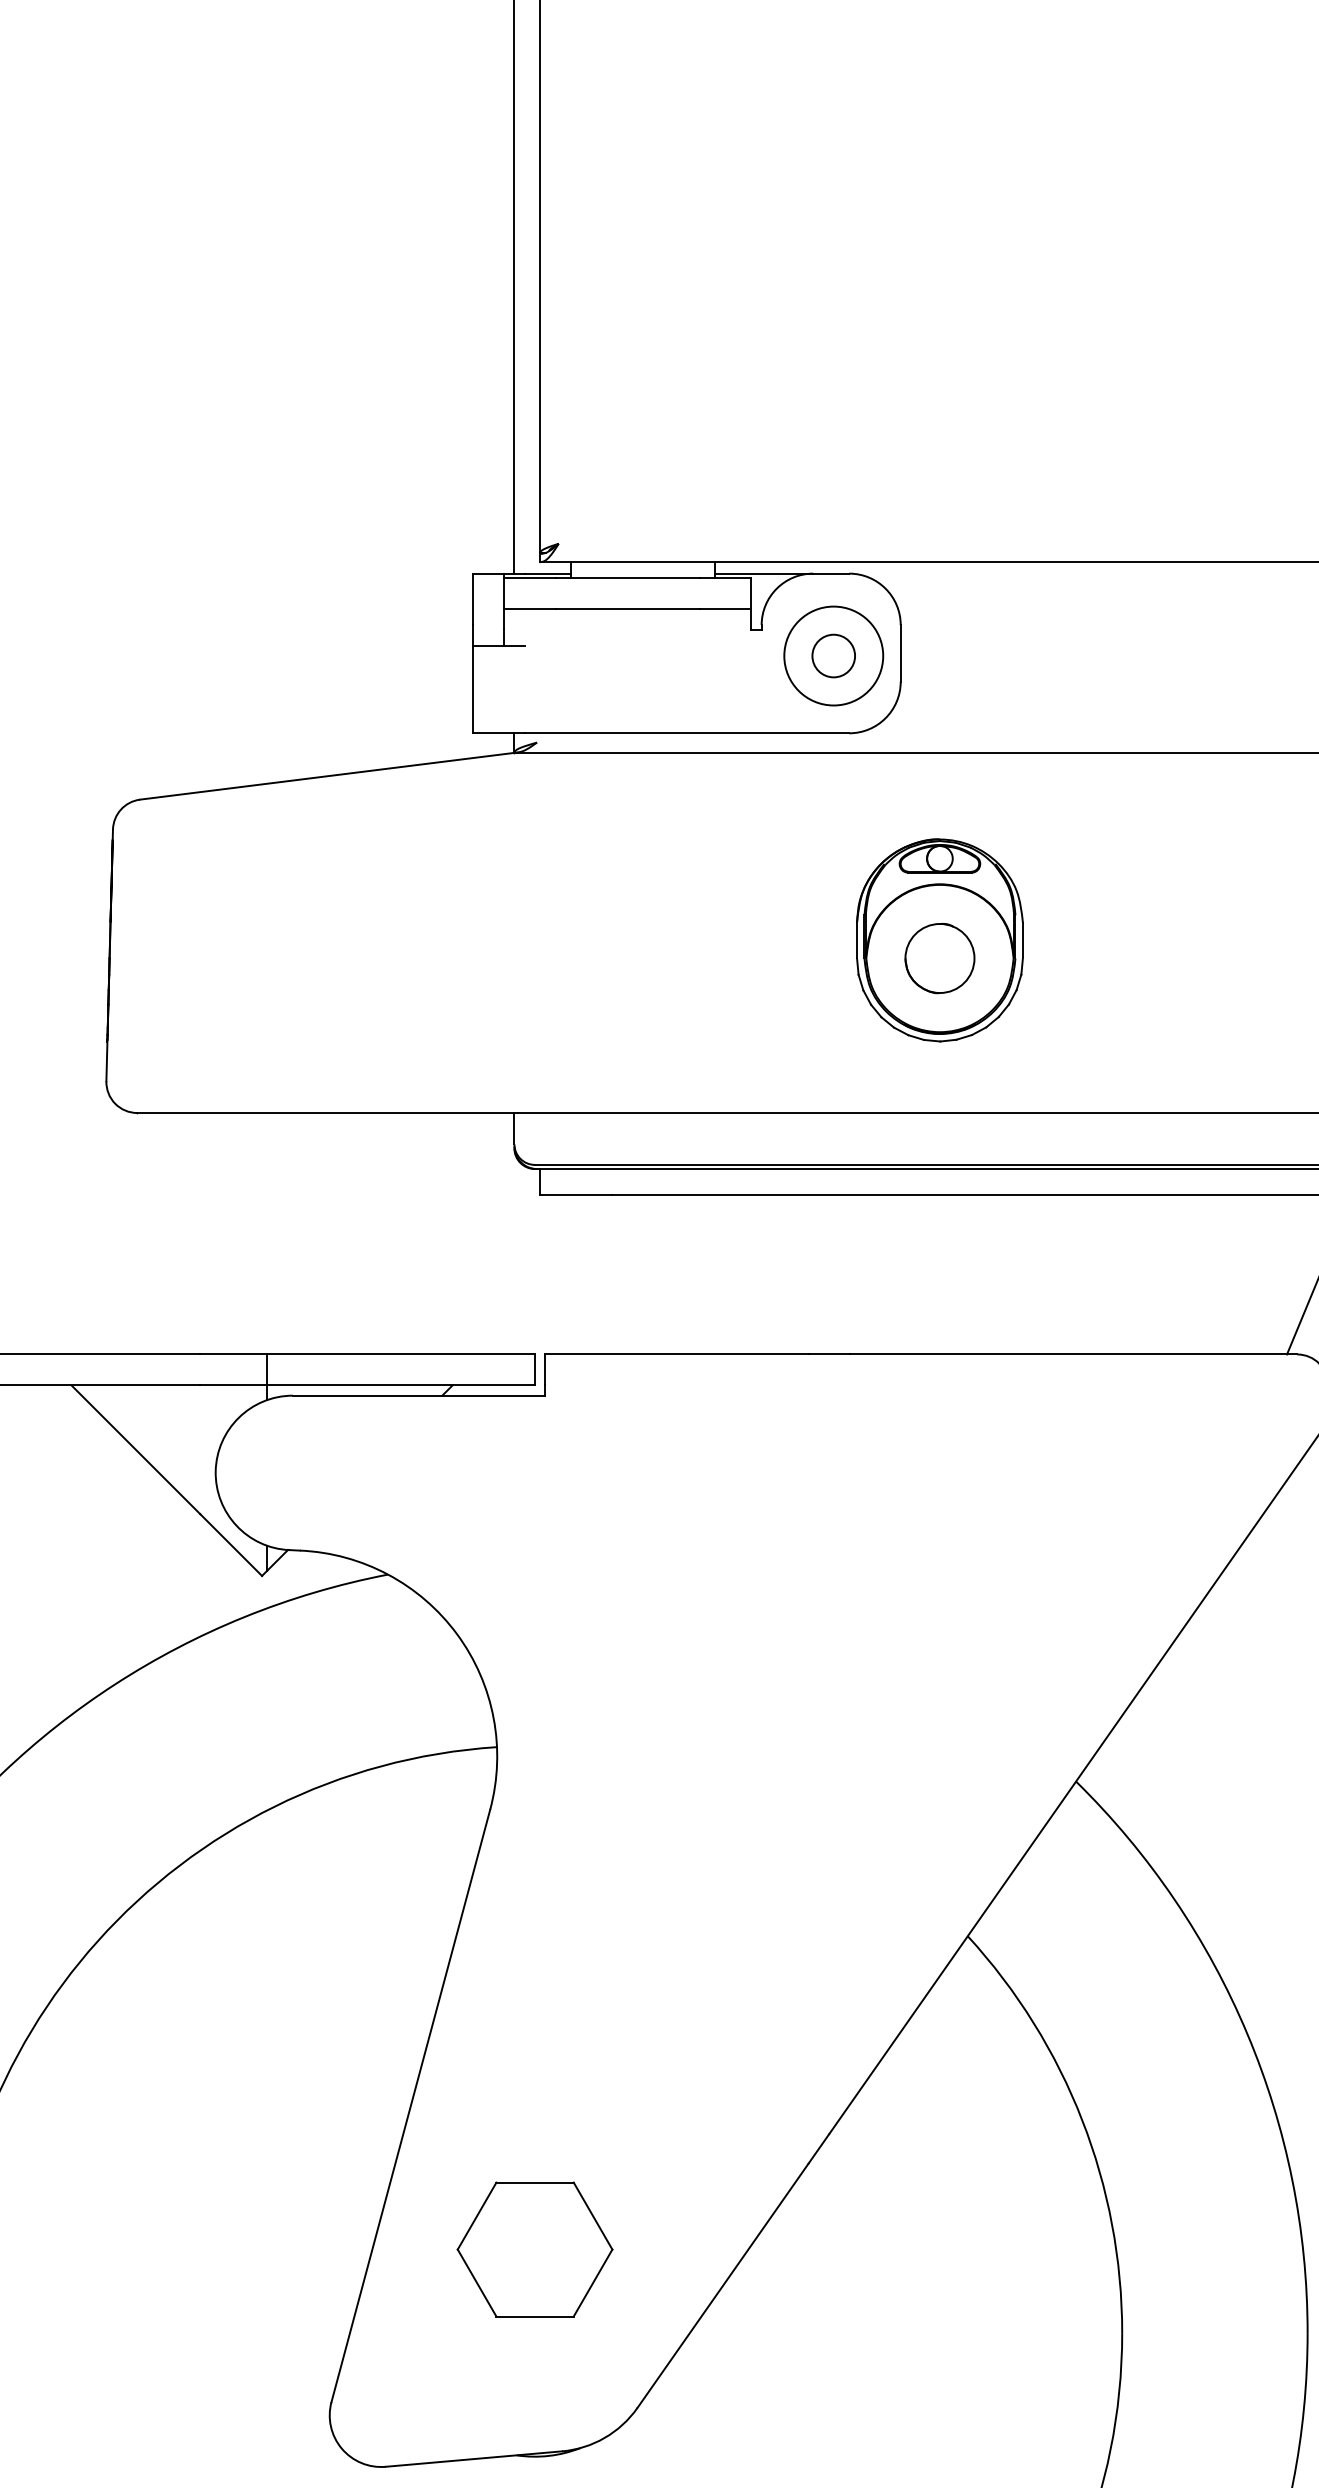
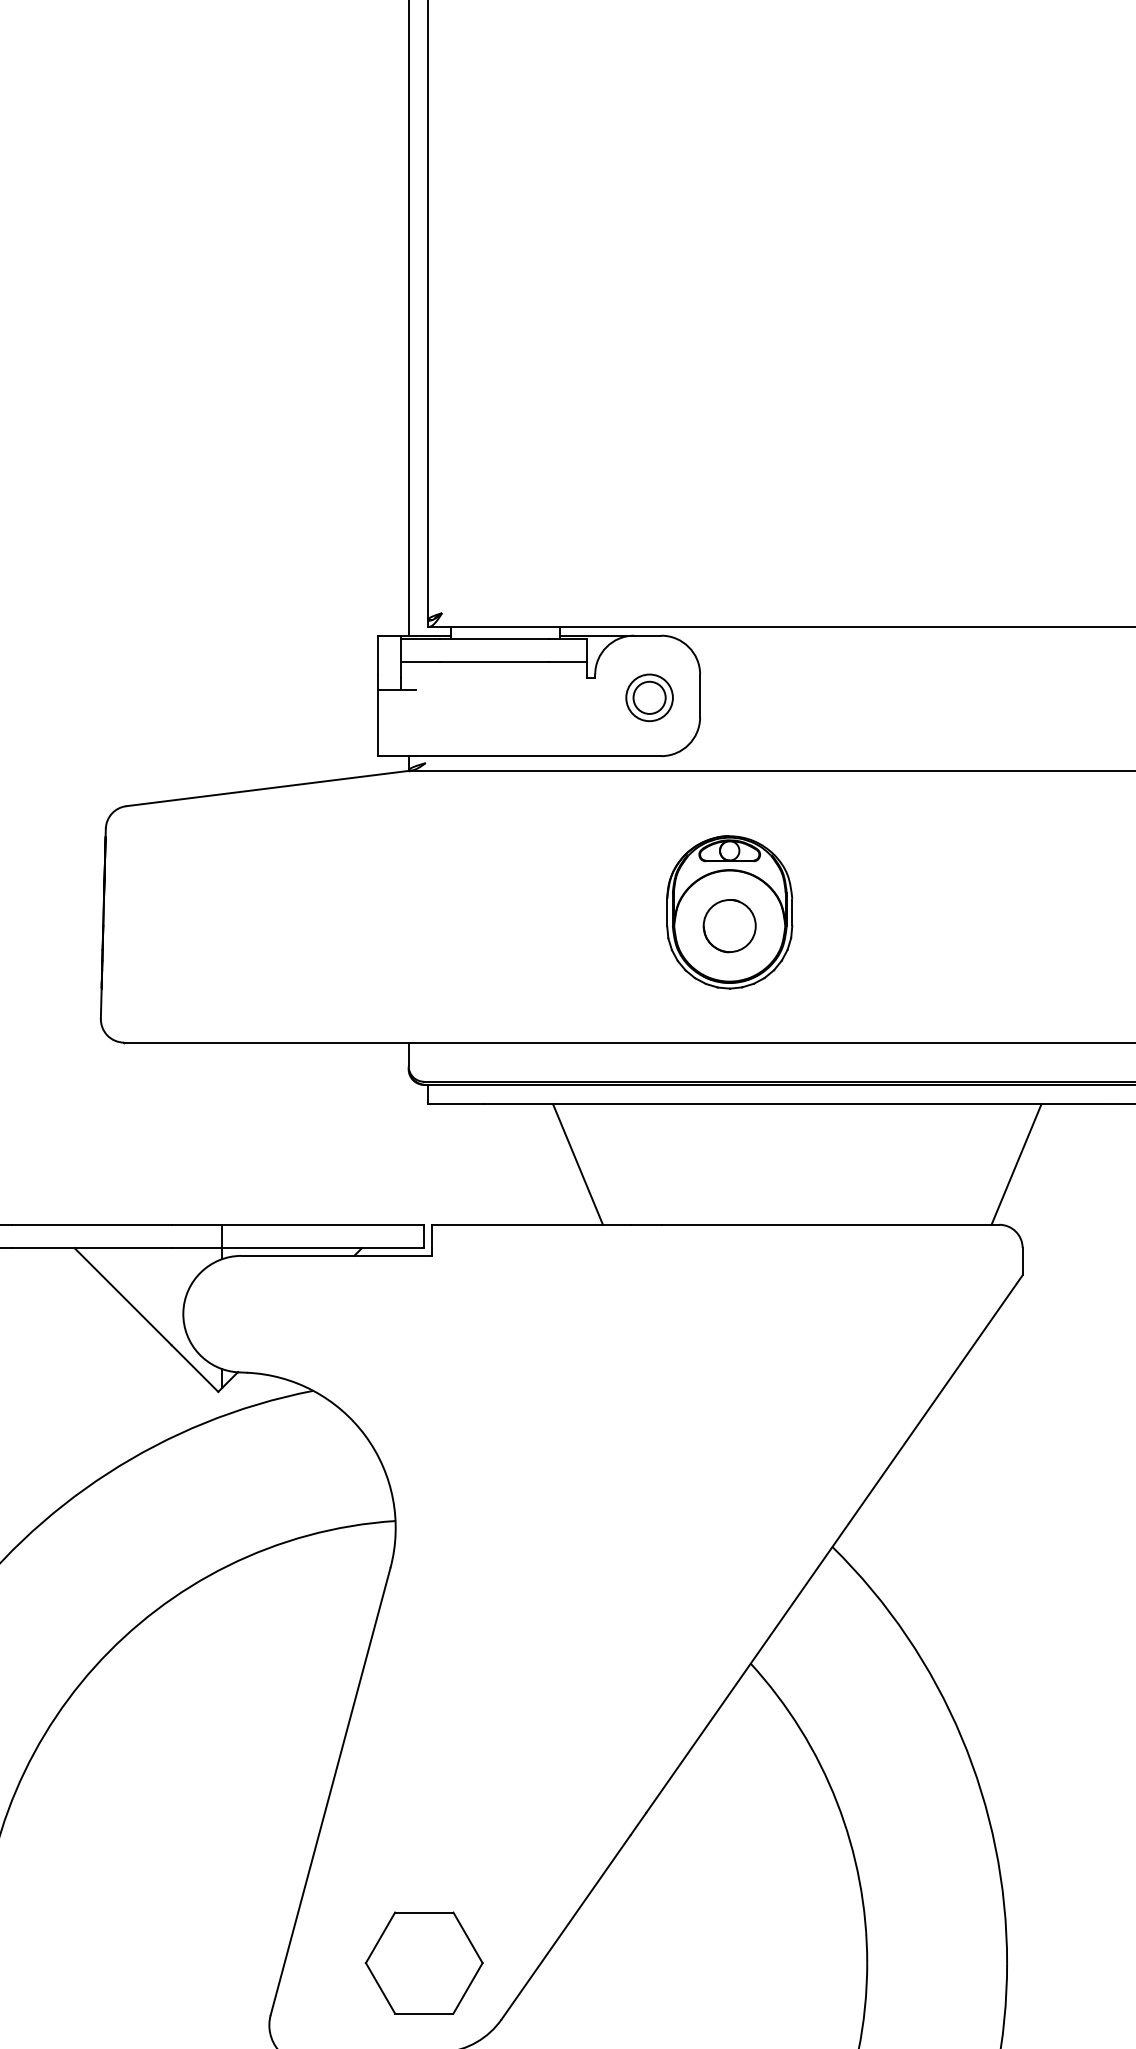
circle: (833, 655) -> (649, 697), size x0.62
line: (738, 1274) -> (577, 1164), added
part: (534, 2248) -> (423, 1962), moved

